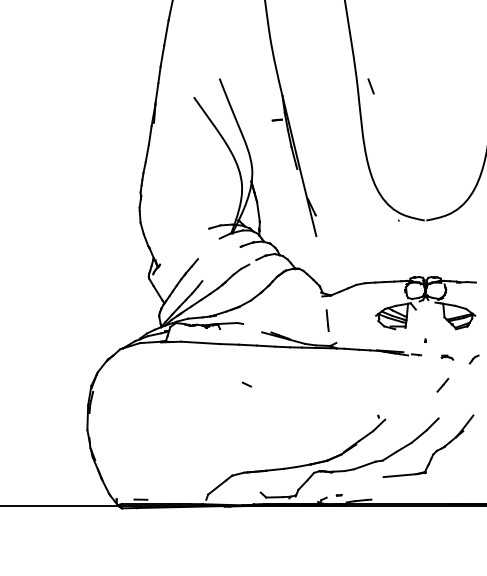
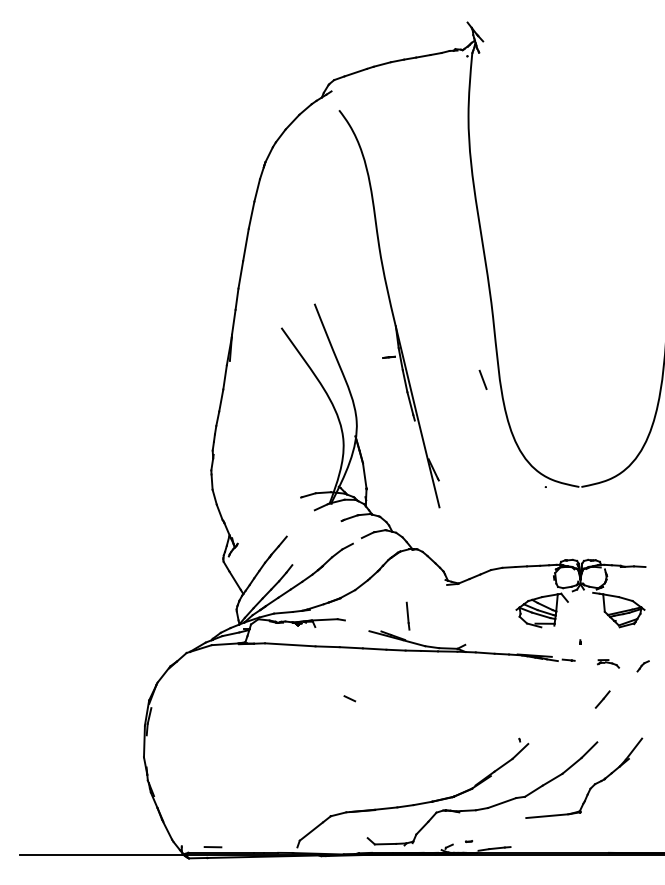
line: (370, 86) -> (482, 379), moved
line: (327, 320) -> (407, 615), moved
part: (447, 357) -> (608, 663), size x1.43

